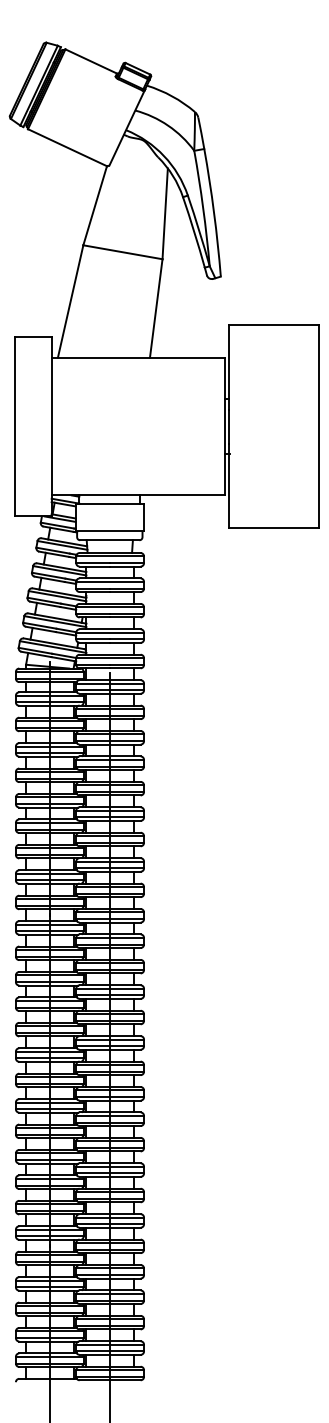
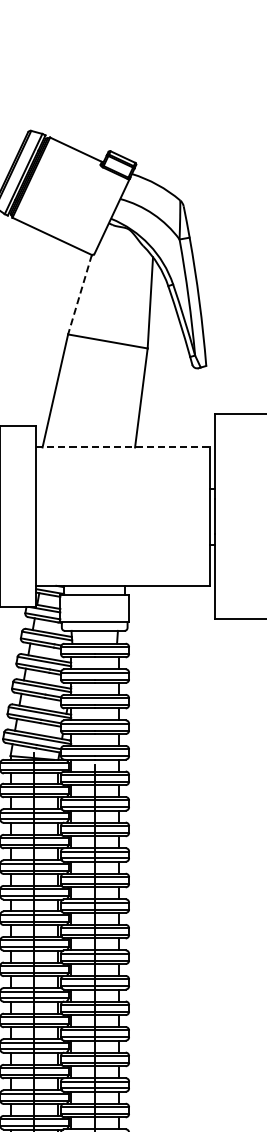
line: (95, 206) -> (80, 295), solid -> dashed
line: (138, 357) -> (123, 447), solid -> dashed

